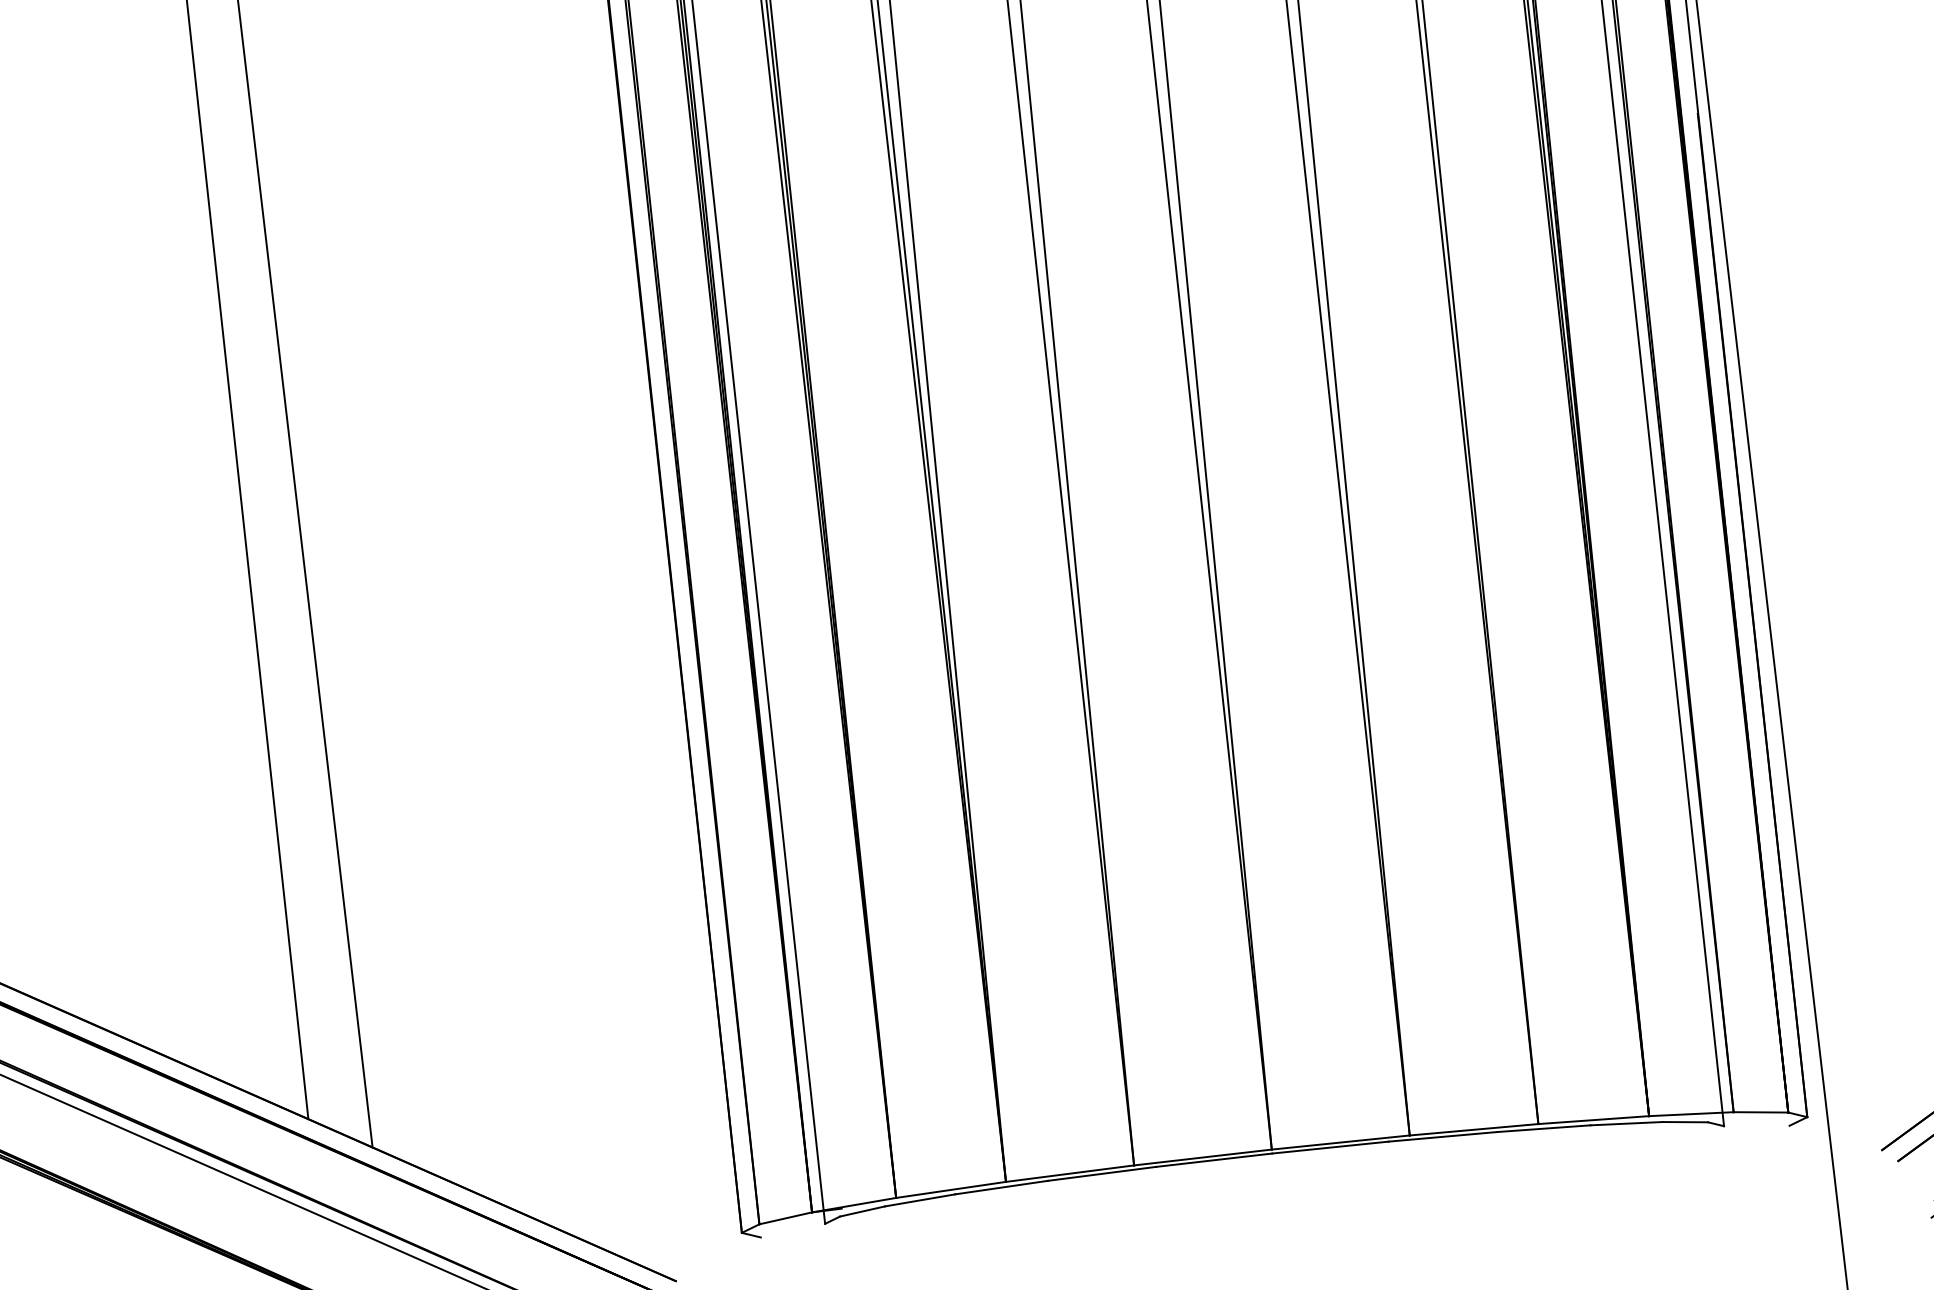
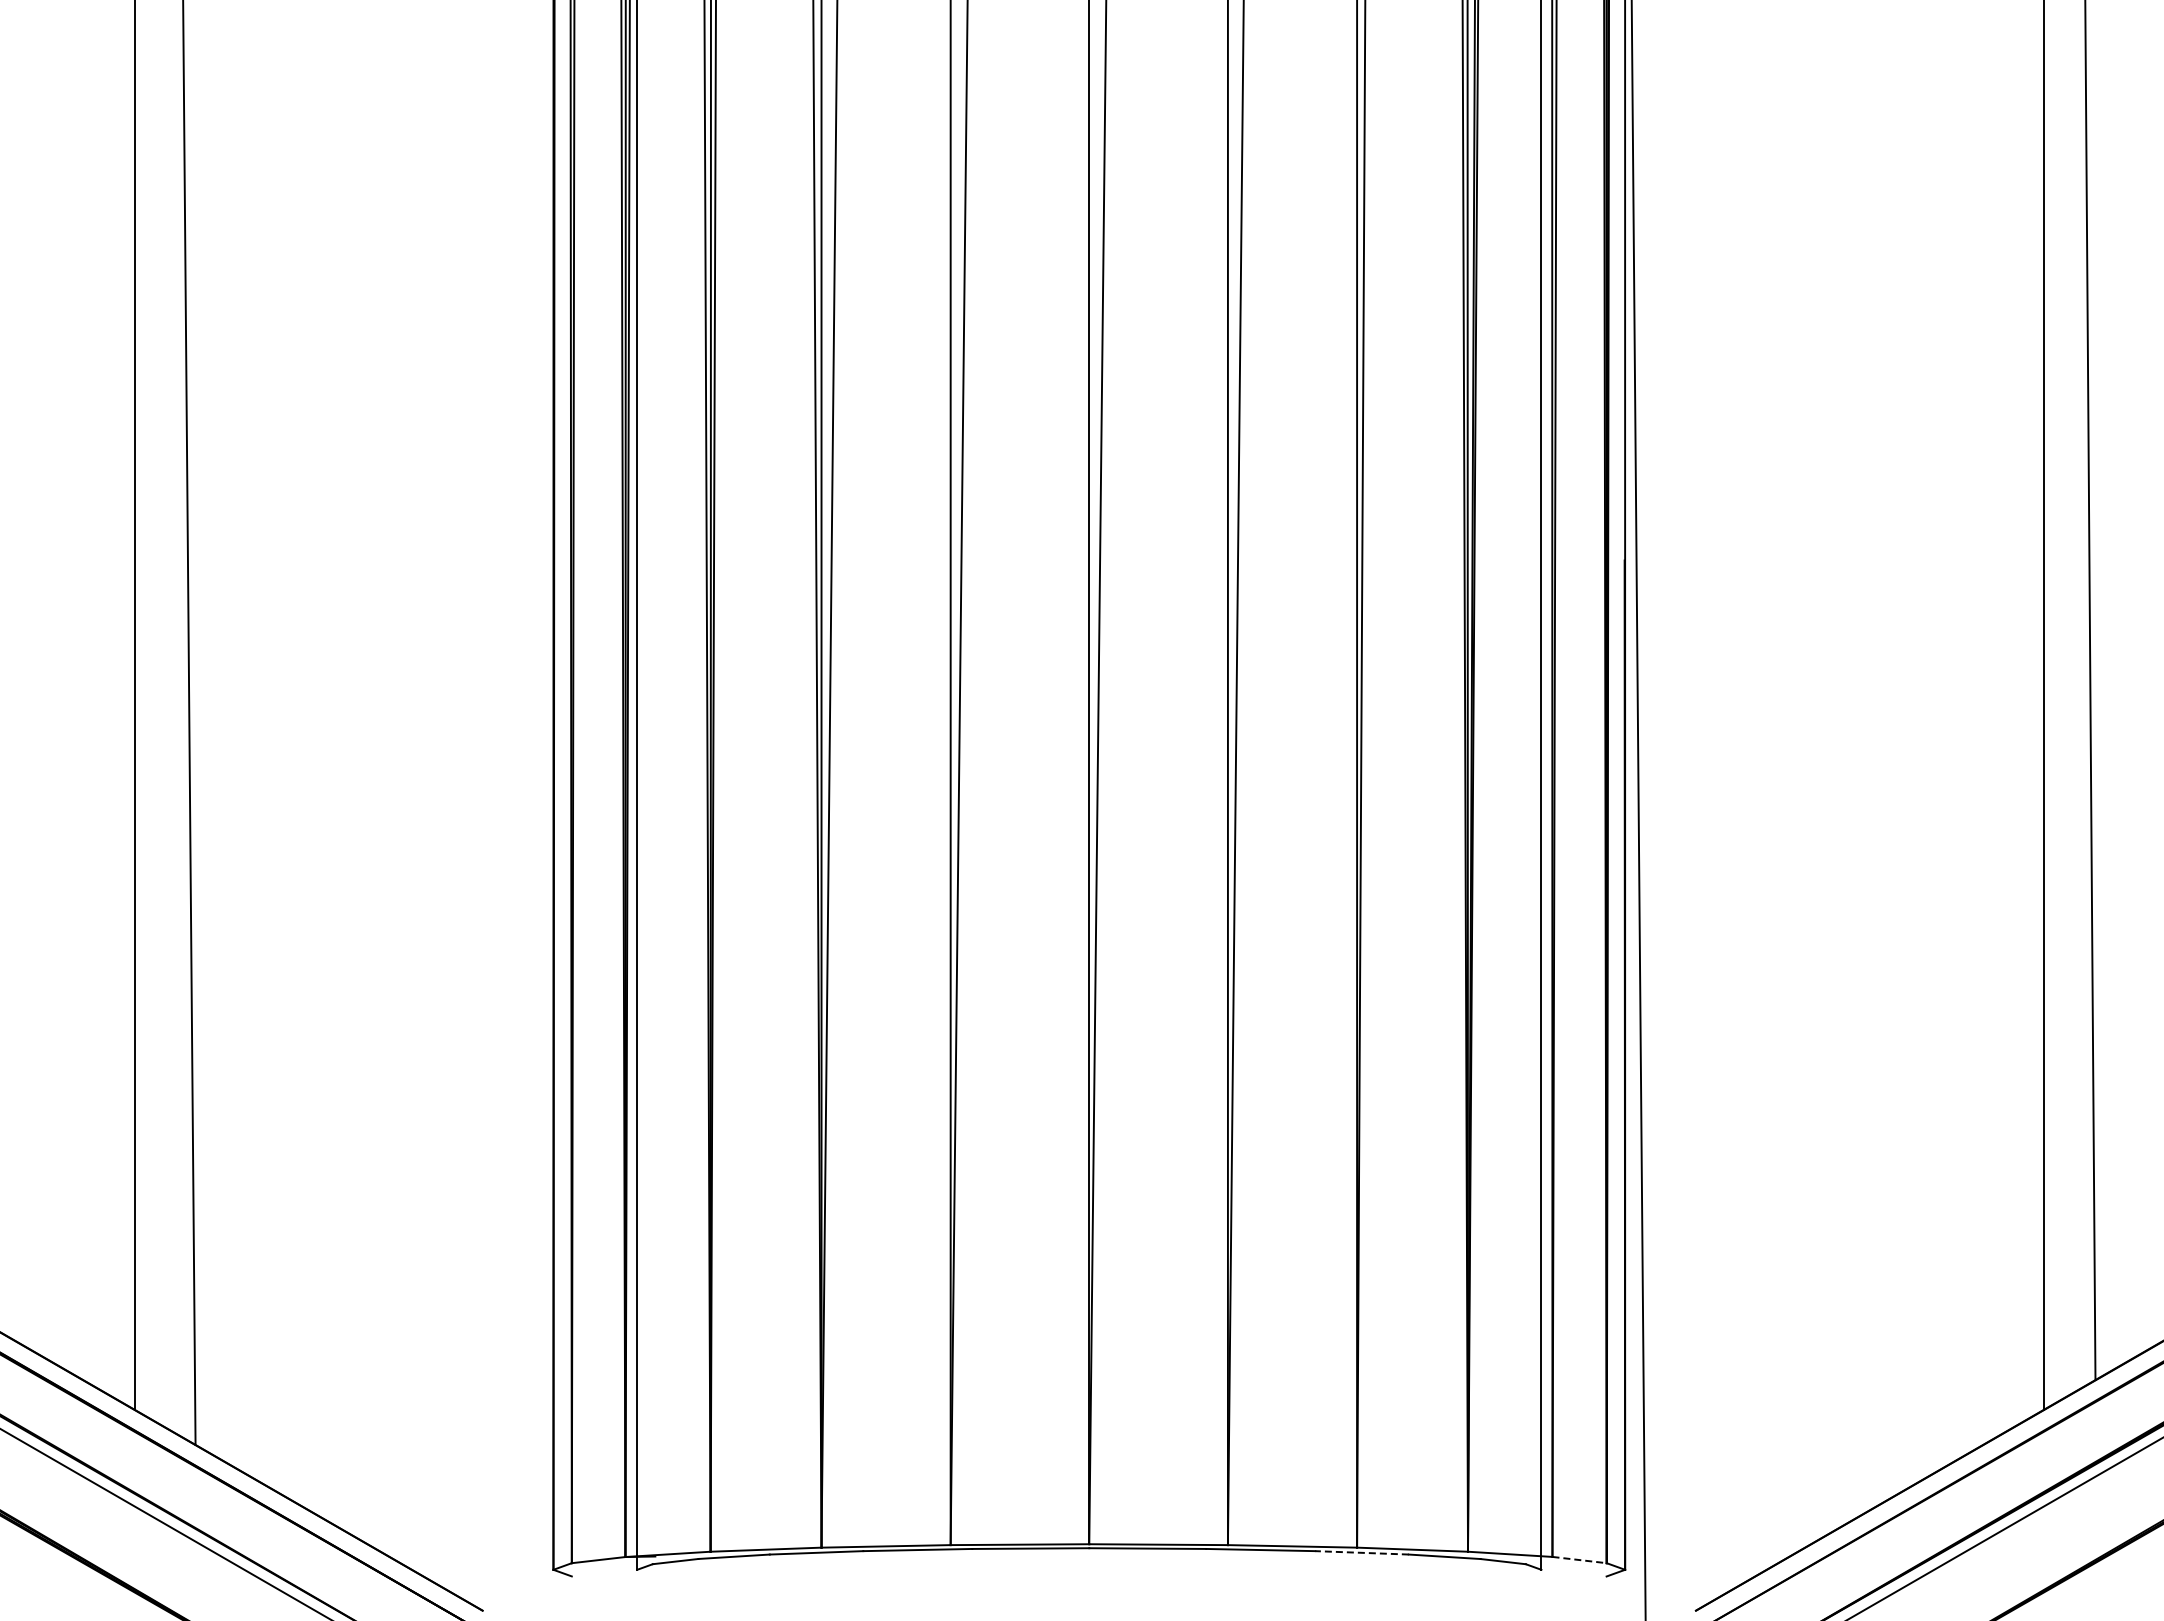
line: (1761, 1112) -> (1580, 1560), solid -> dashed
line: (1544, 1128) -> (1362, 1552), solid -> dashed

